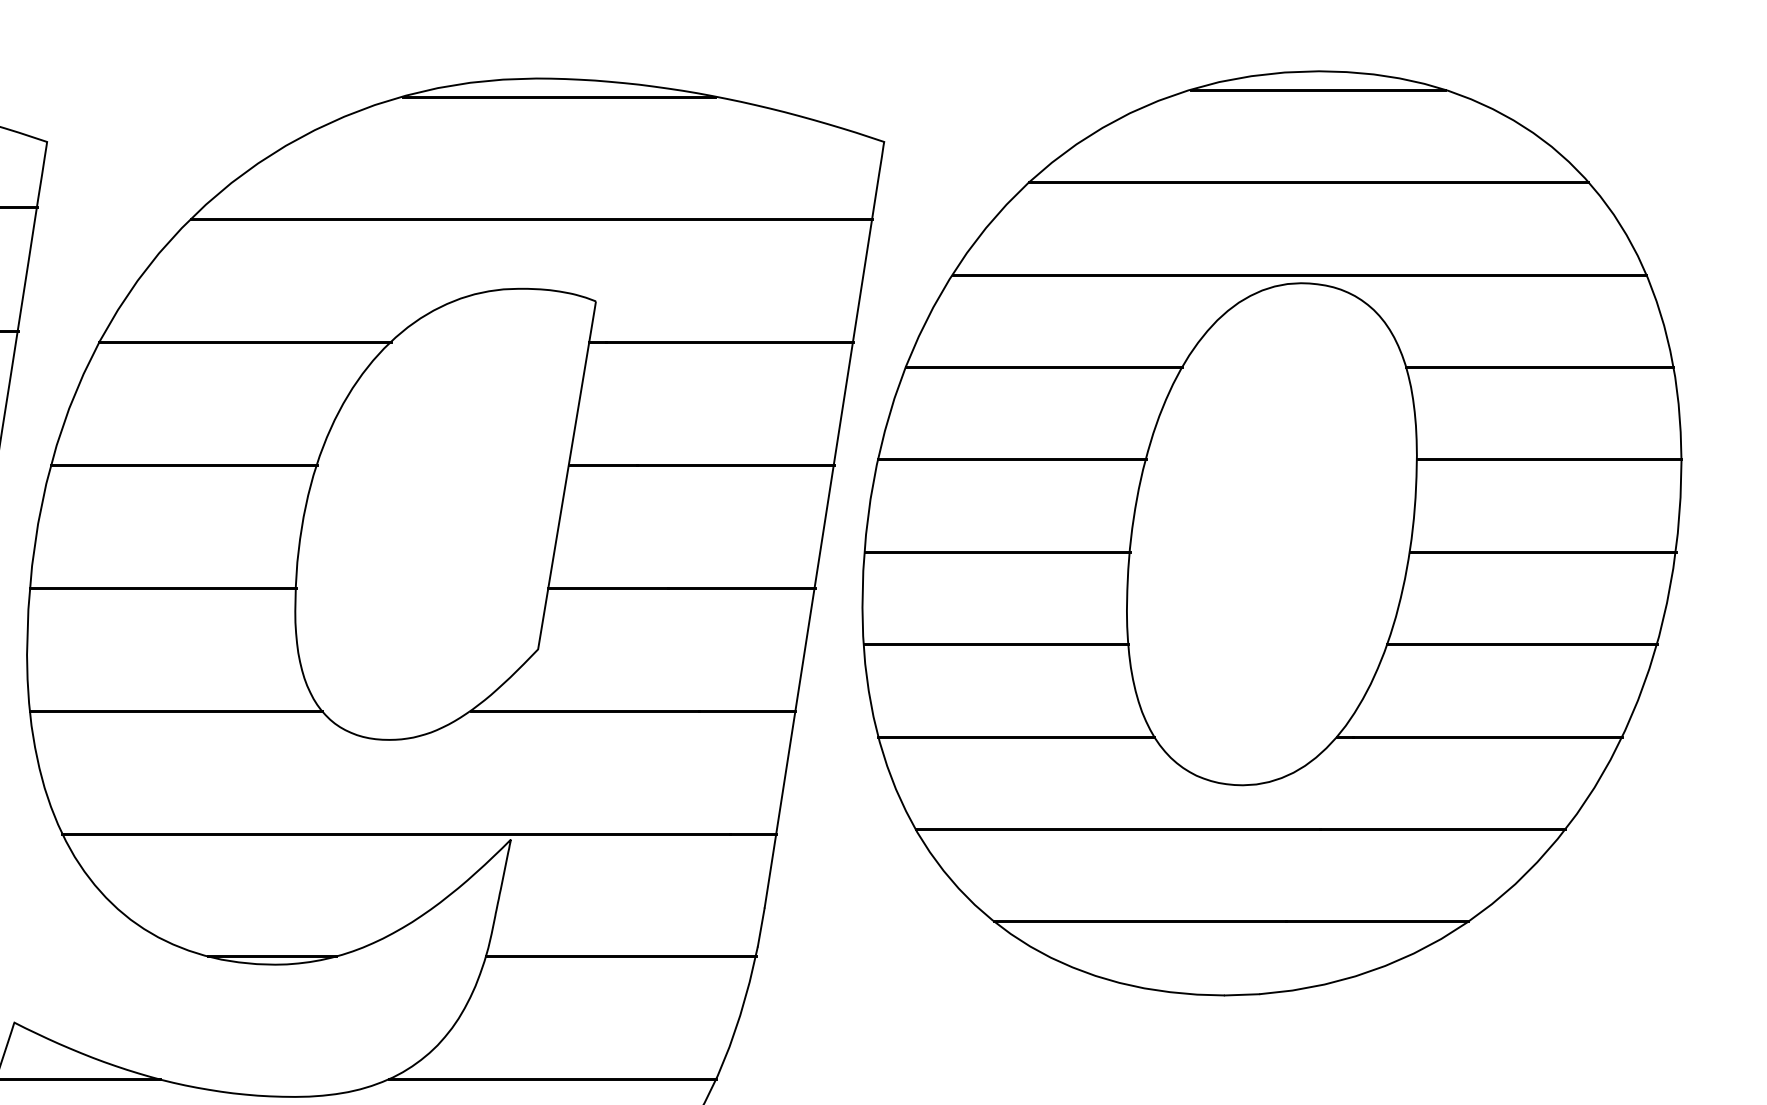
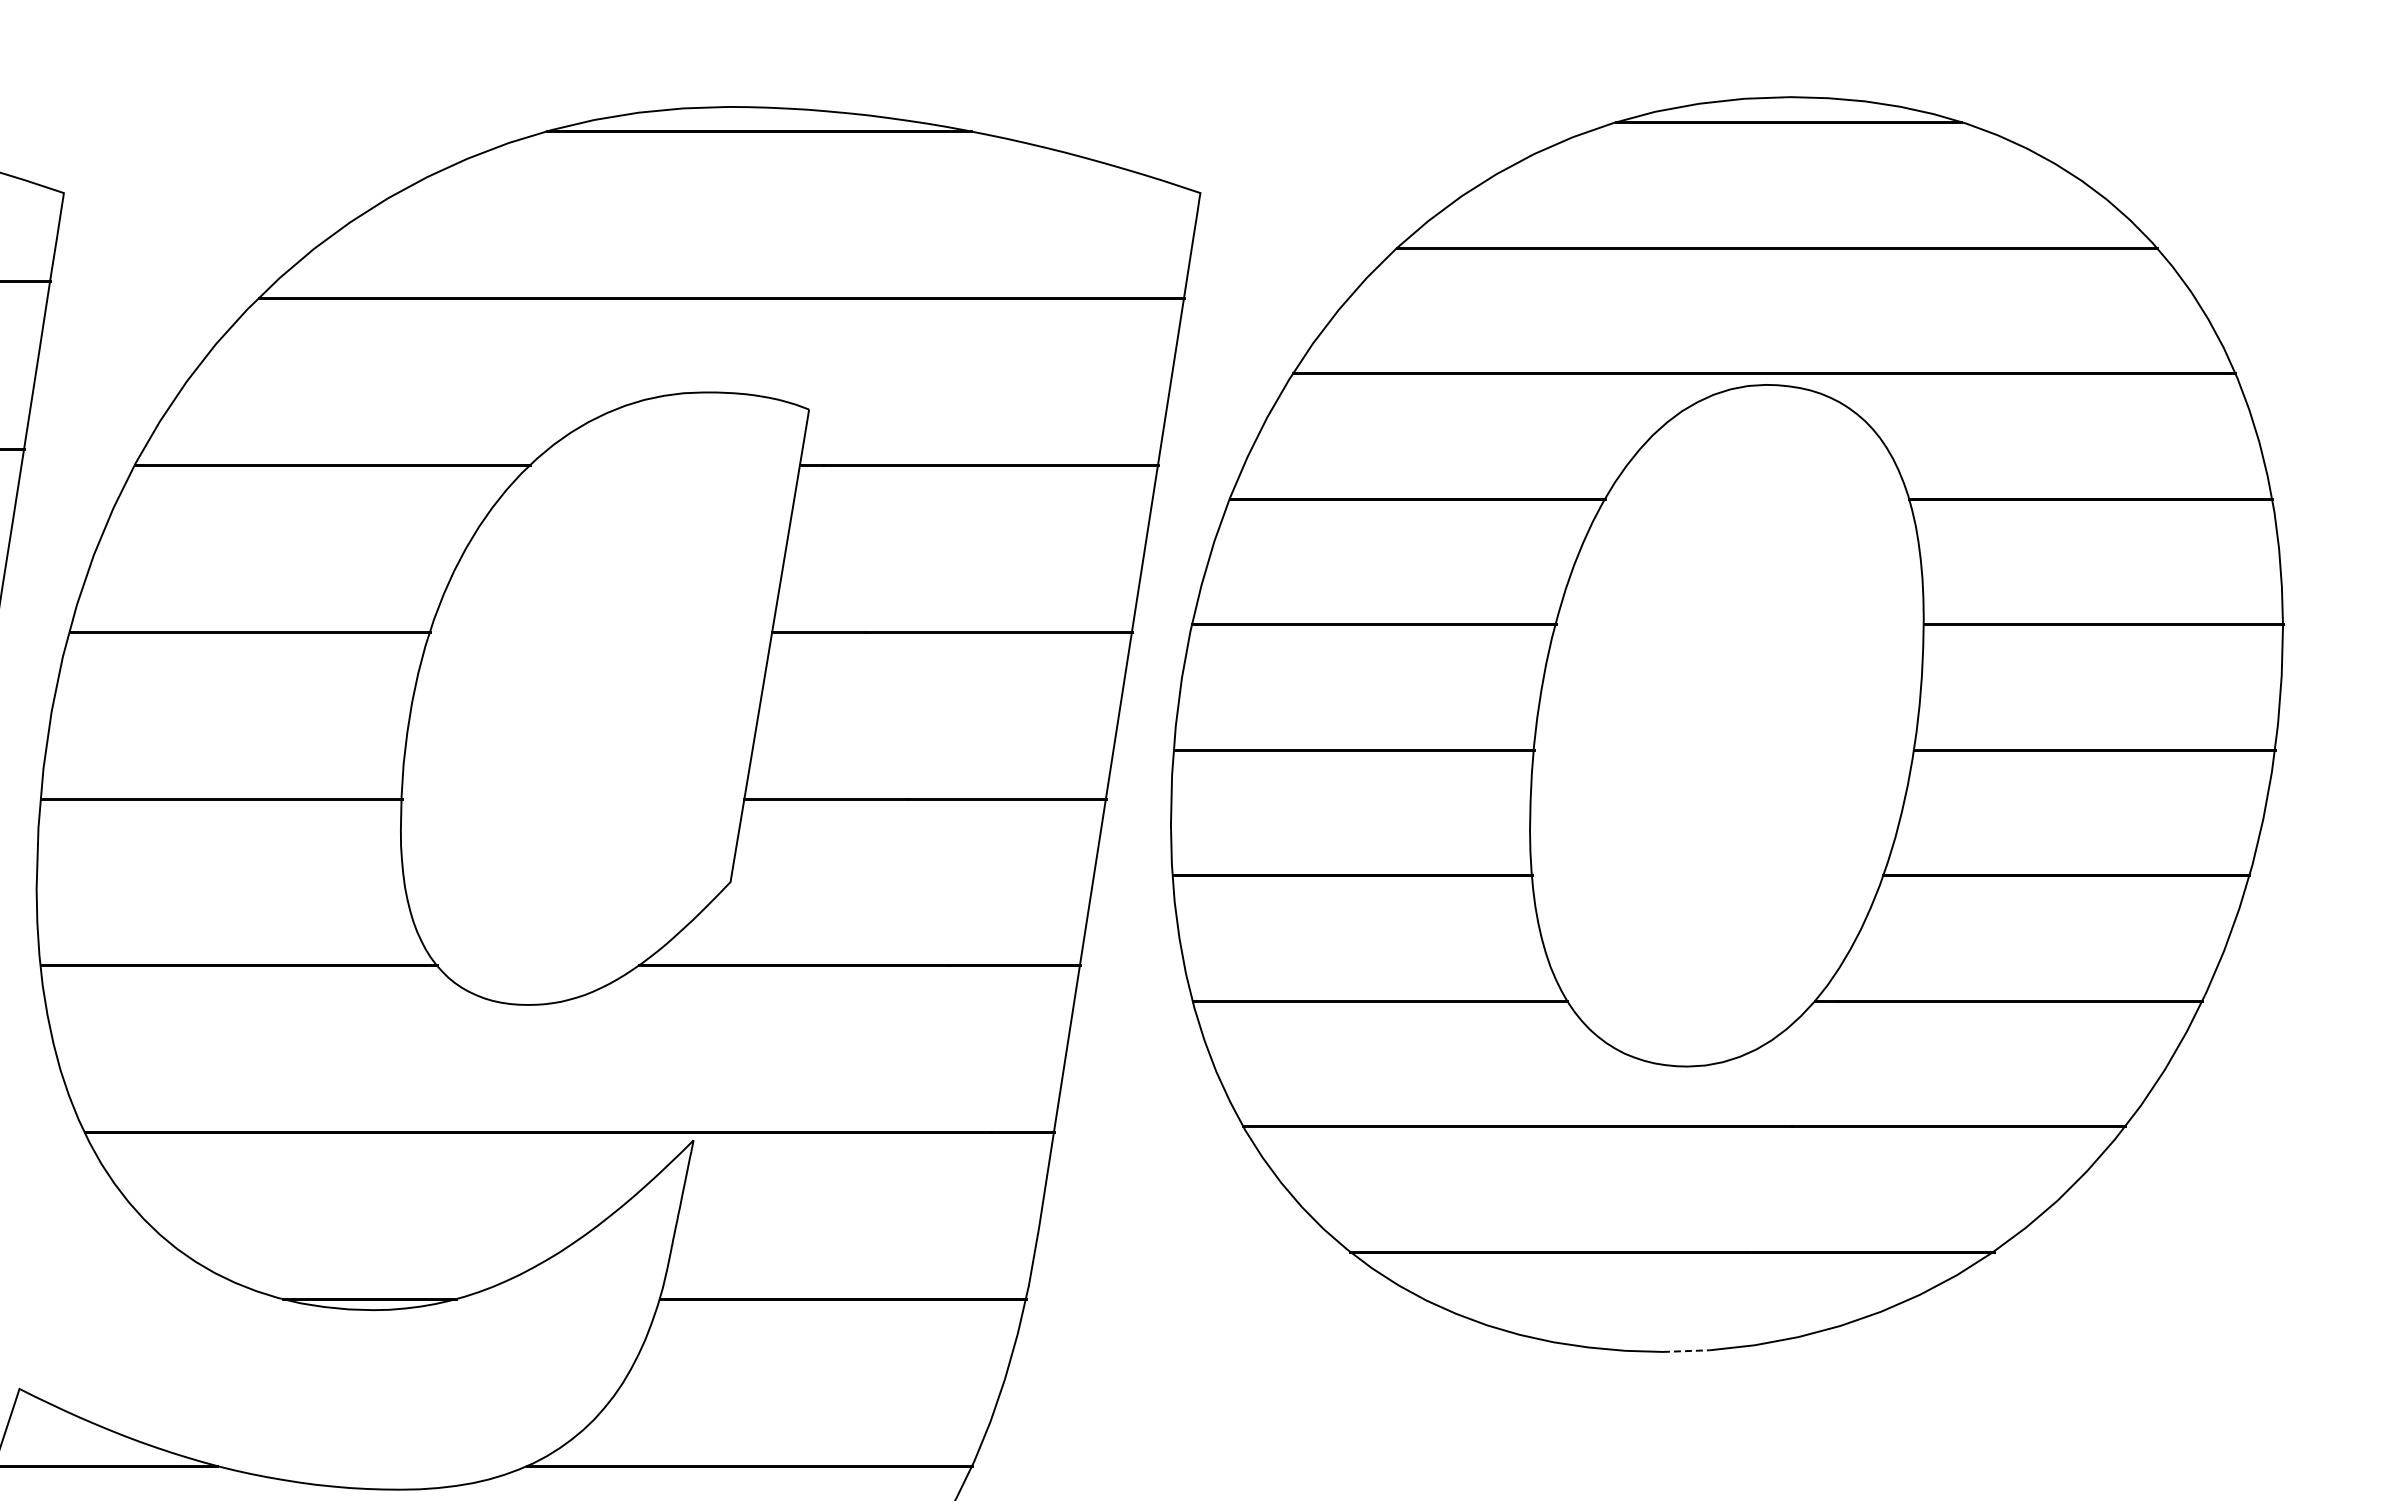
line: (1242, 995) -> (1686, 1351), solid -> dashed

